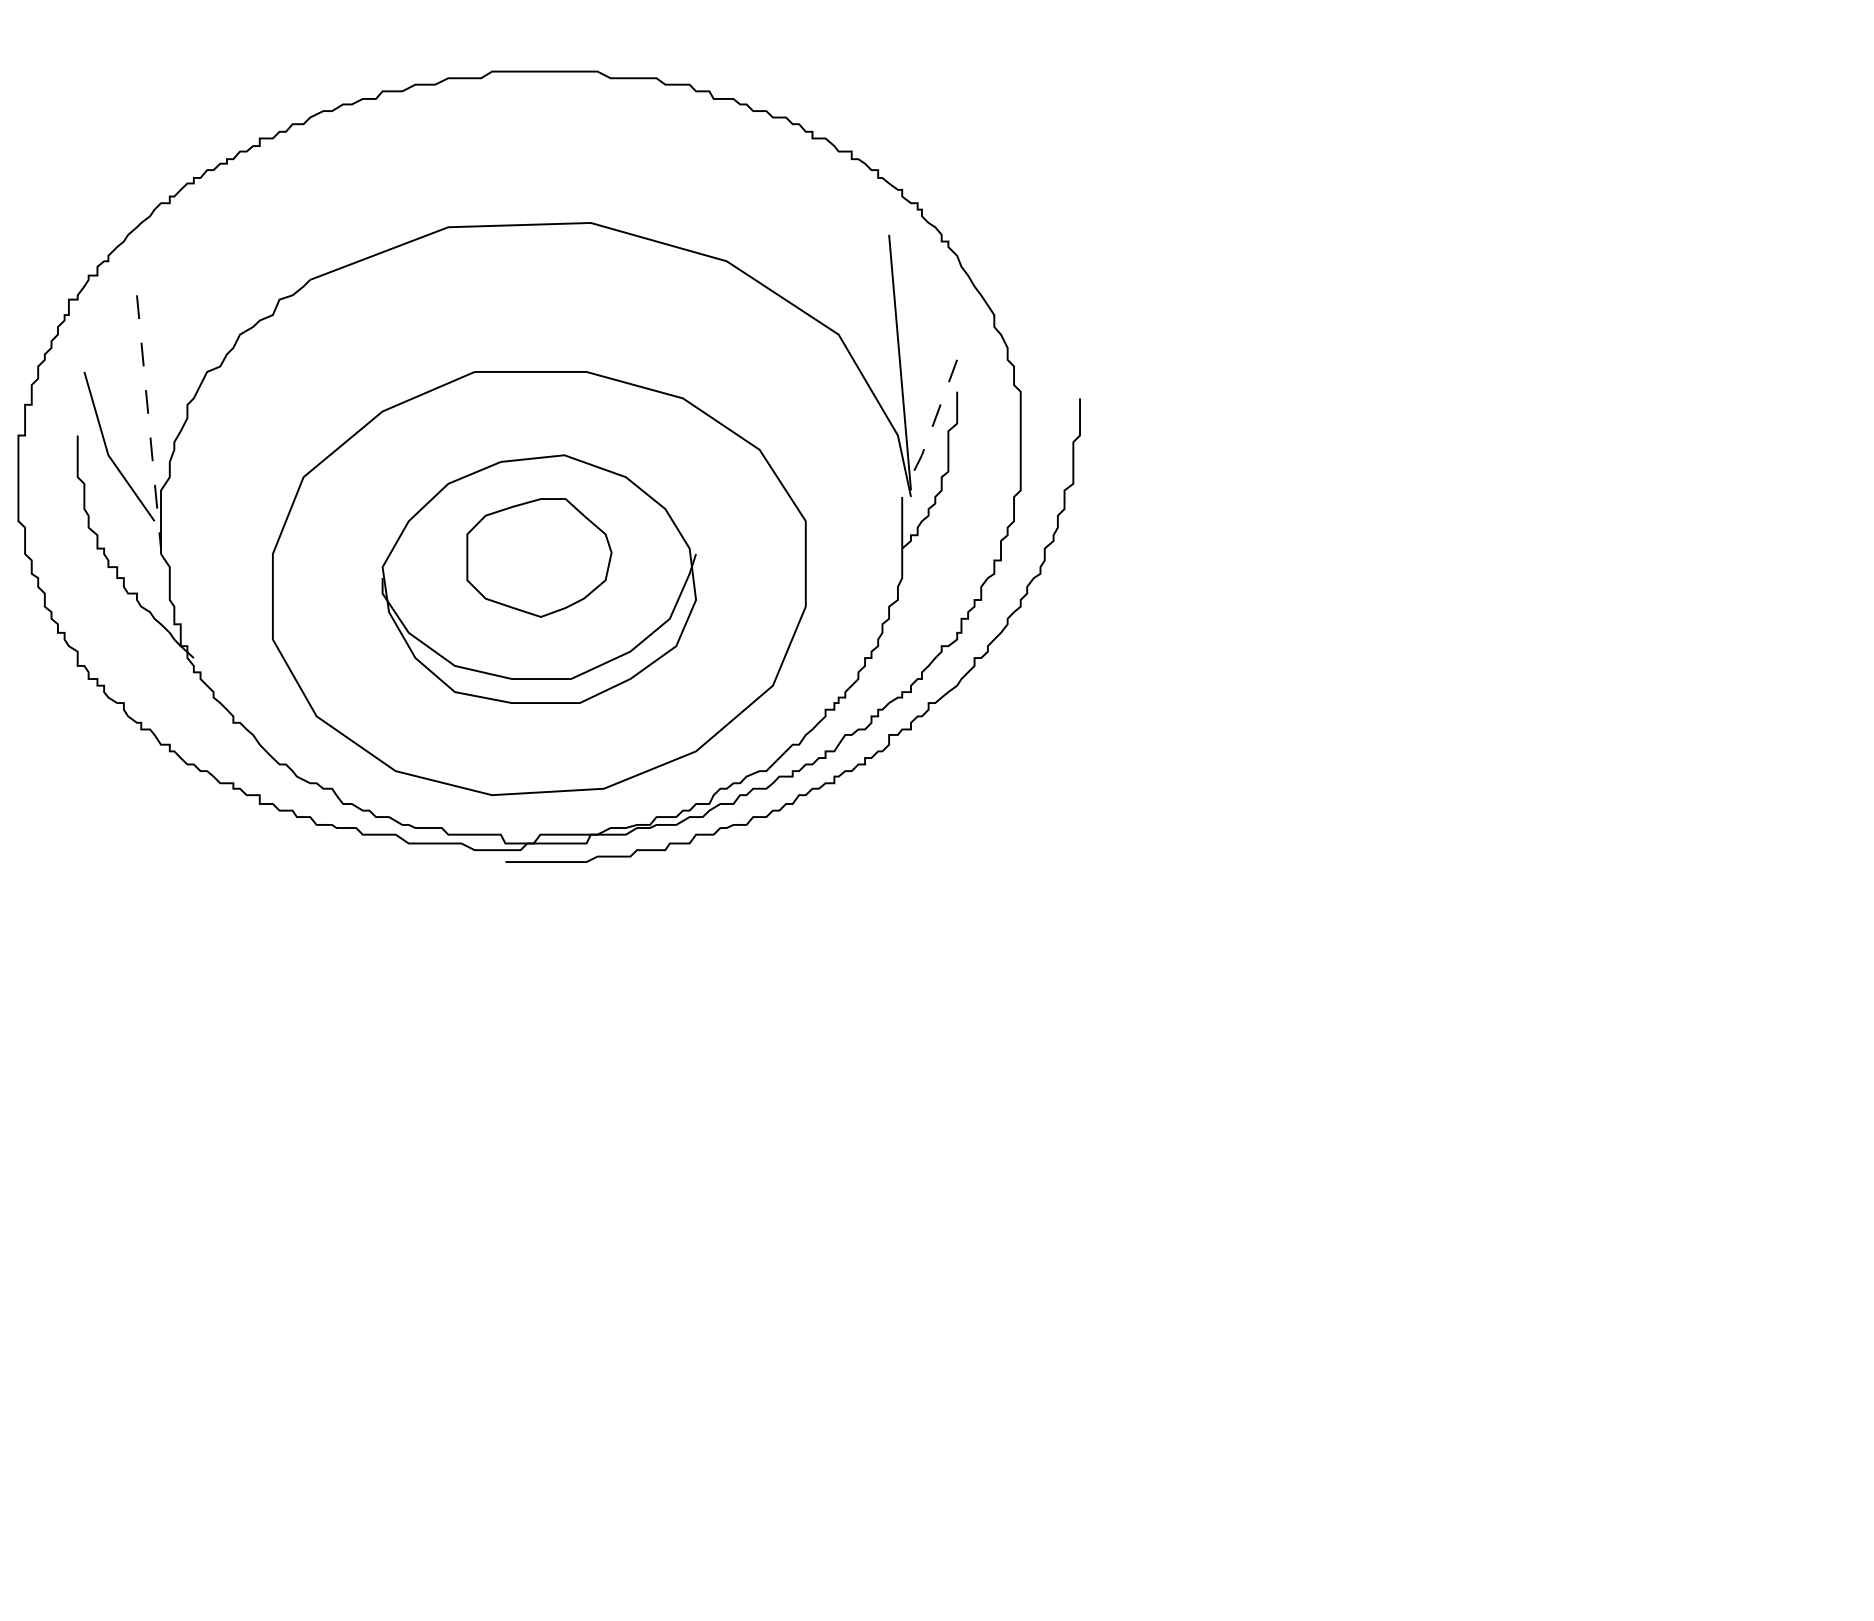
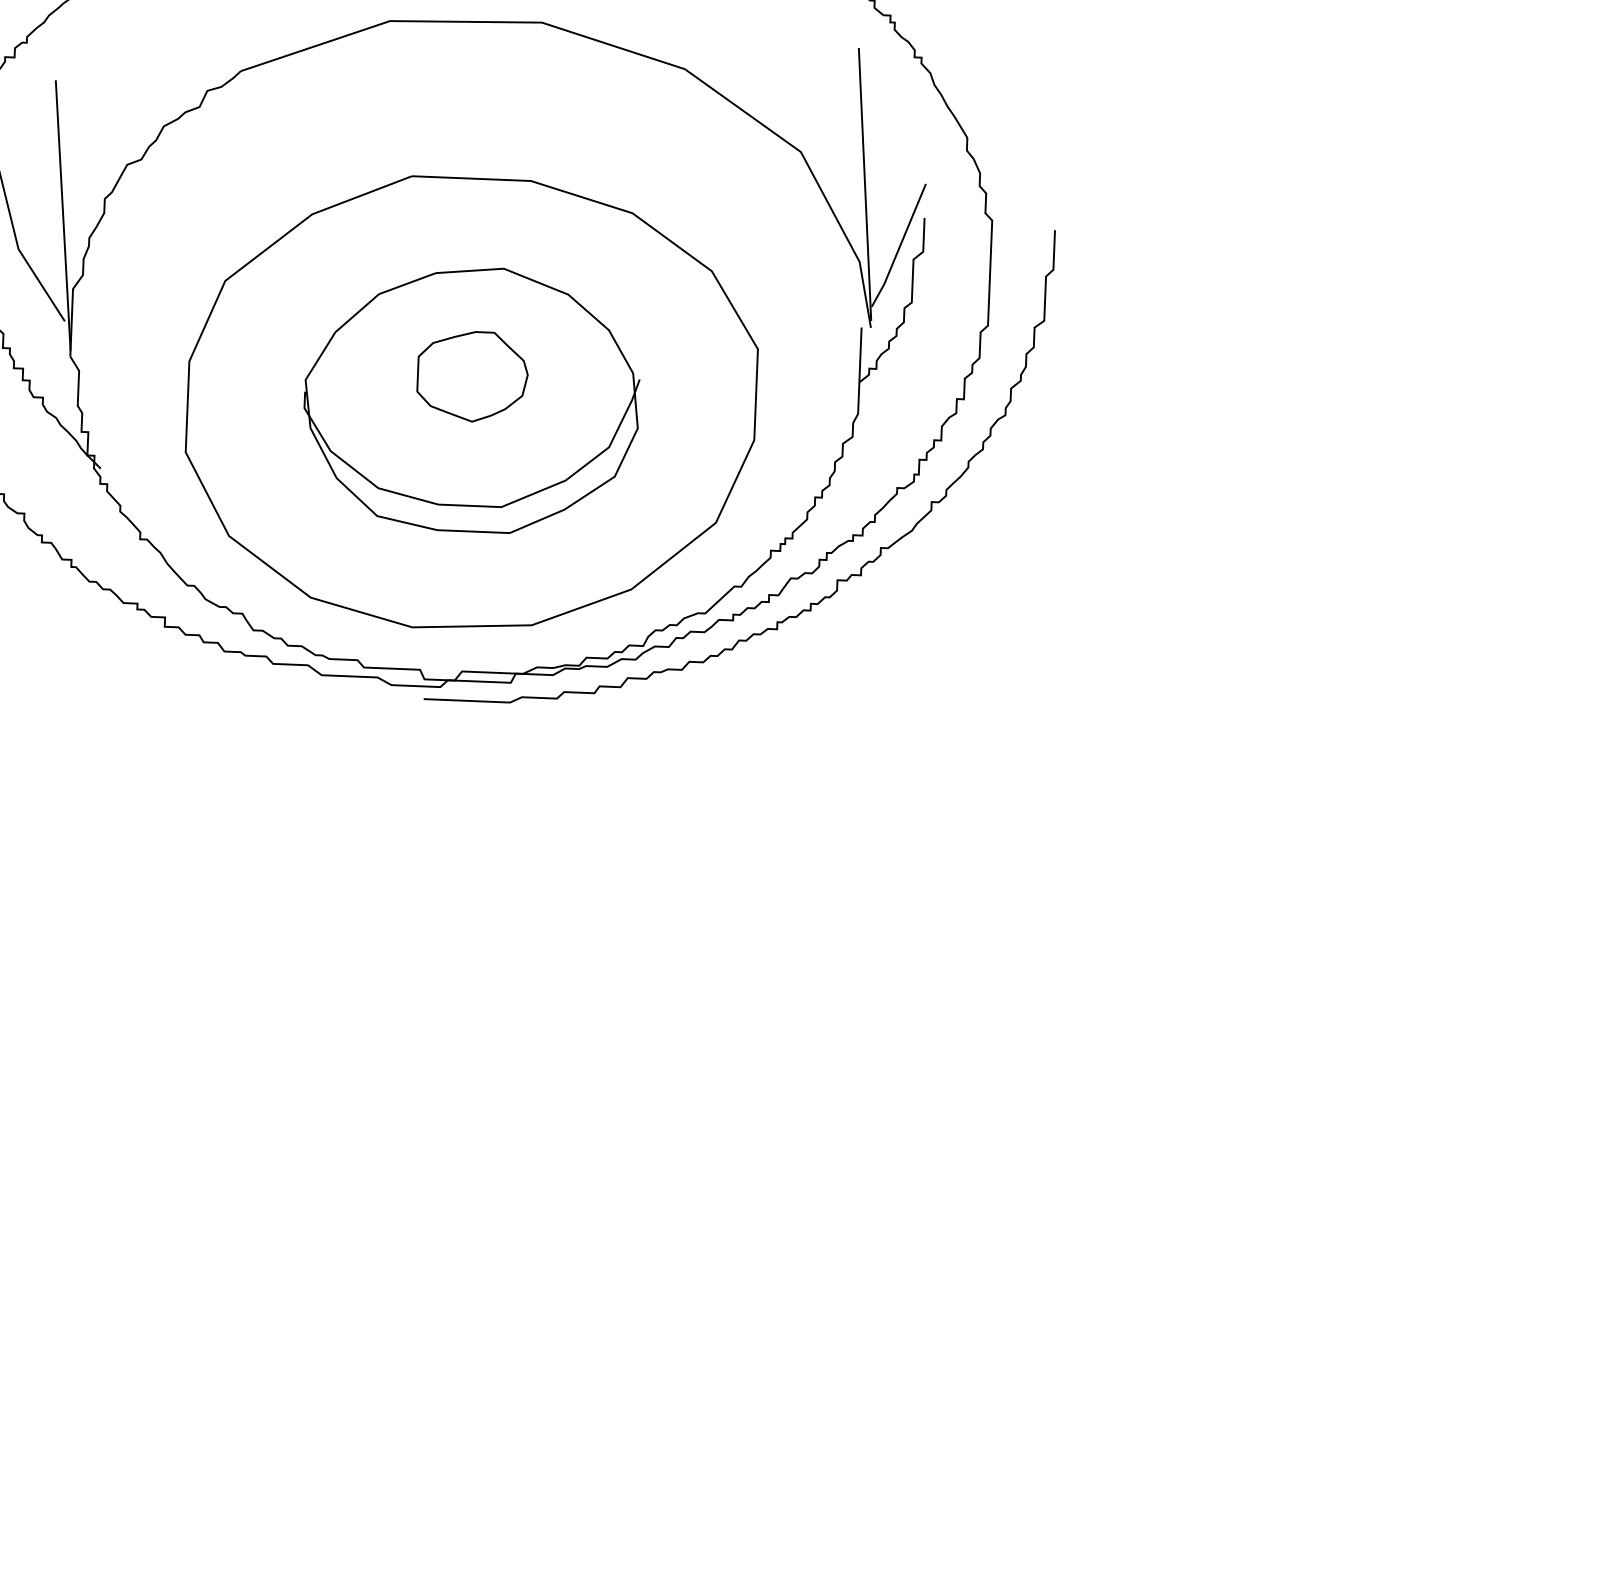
line: (935, 419) -> (900, 246), dashed -> solid
line: (149, 422) -> (63, 216), dashed -> solid
part: (538, 557) -> (471, 376), size x0.71

